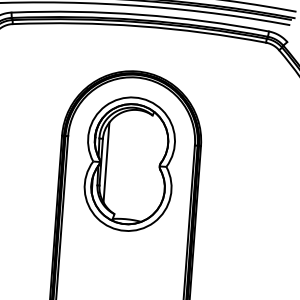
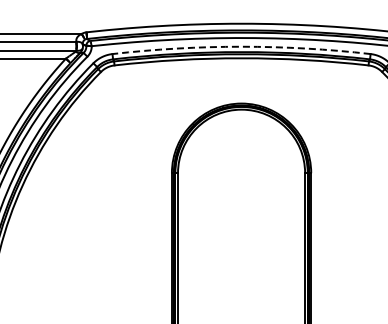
arc: (140, 14) -> (241, 46), solid -> dashed
part: (129, 164) -> (241, 196), removed

